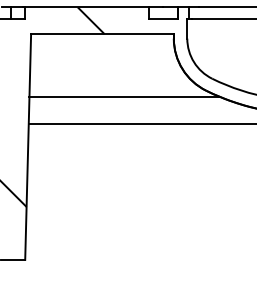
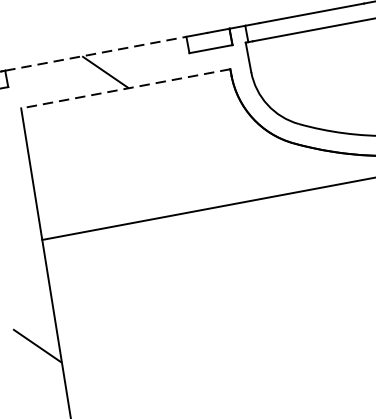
line: (87, 7) -> (96, 53), solid -> dashed
line: (102, 34) -> (125, 89), solid -> dashed
line: (124, 96) -> (175, 174), removed

